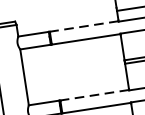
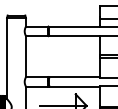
line: (82, 26) -> (73, 26), dashed -> solid
line: (93, 95) -> (73, 77), dashed -> solid

